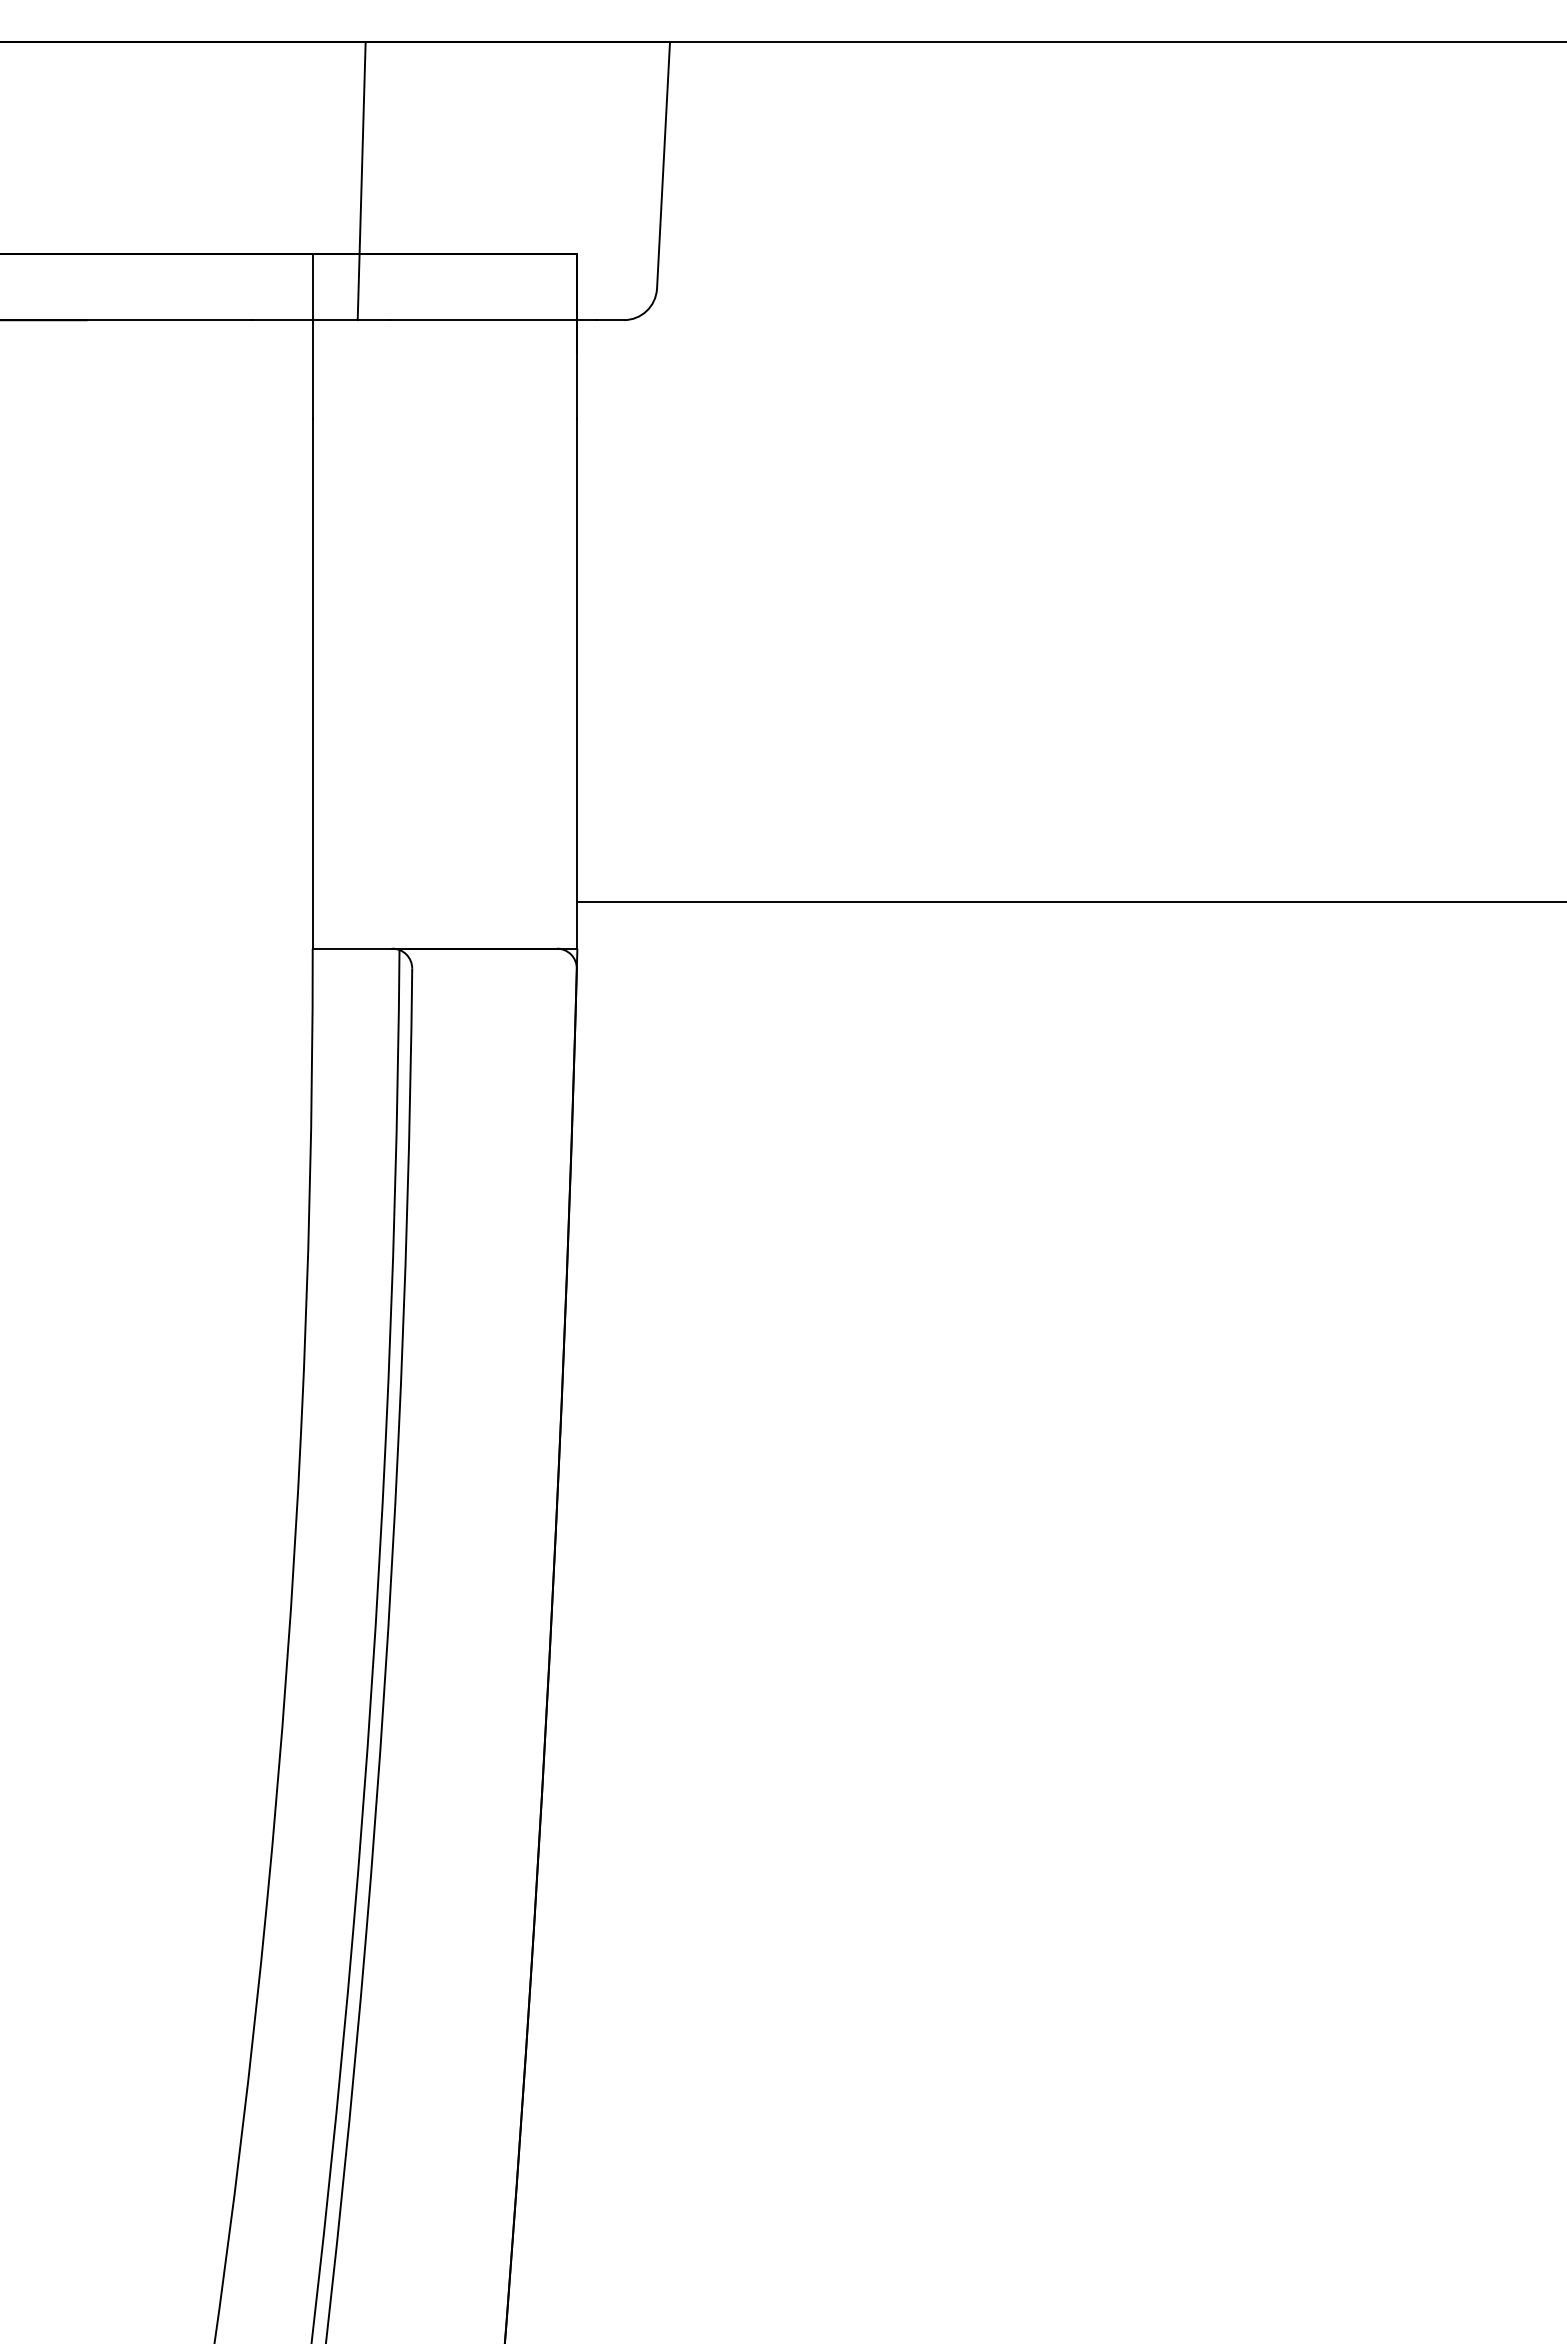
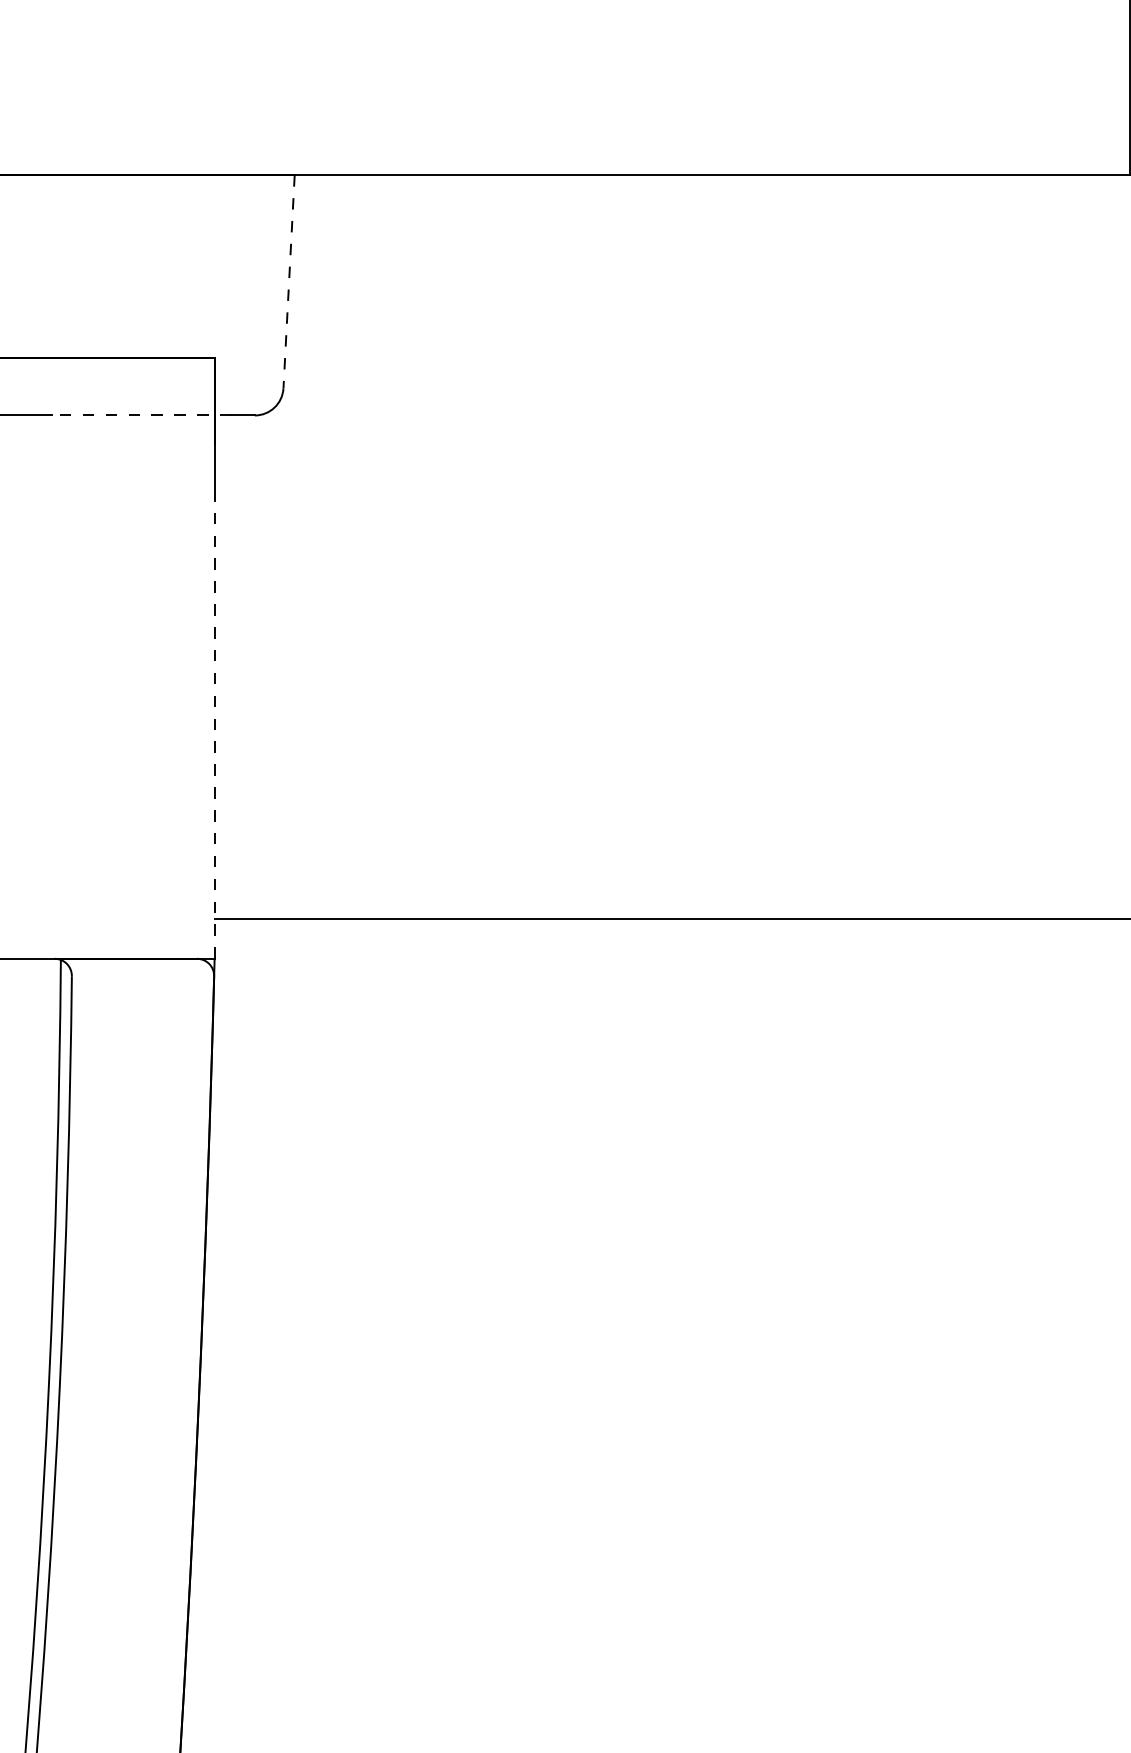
line: (663, 166) -> (289, 282), solid -> dashed
line: (361, 181) -> (28, 295), removed
line: (493, 320) -> (142, 415), solid -> dashed
line: (577, 684) -> (214, 730), solid -> dashed

